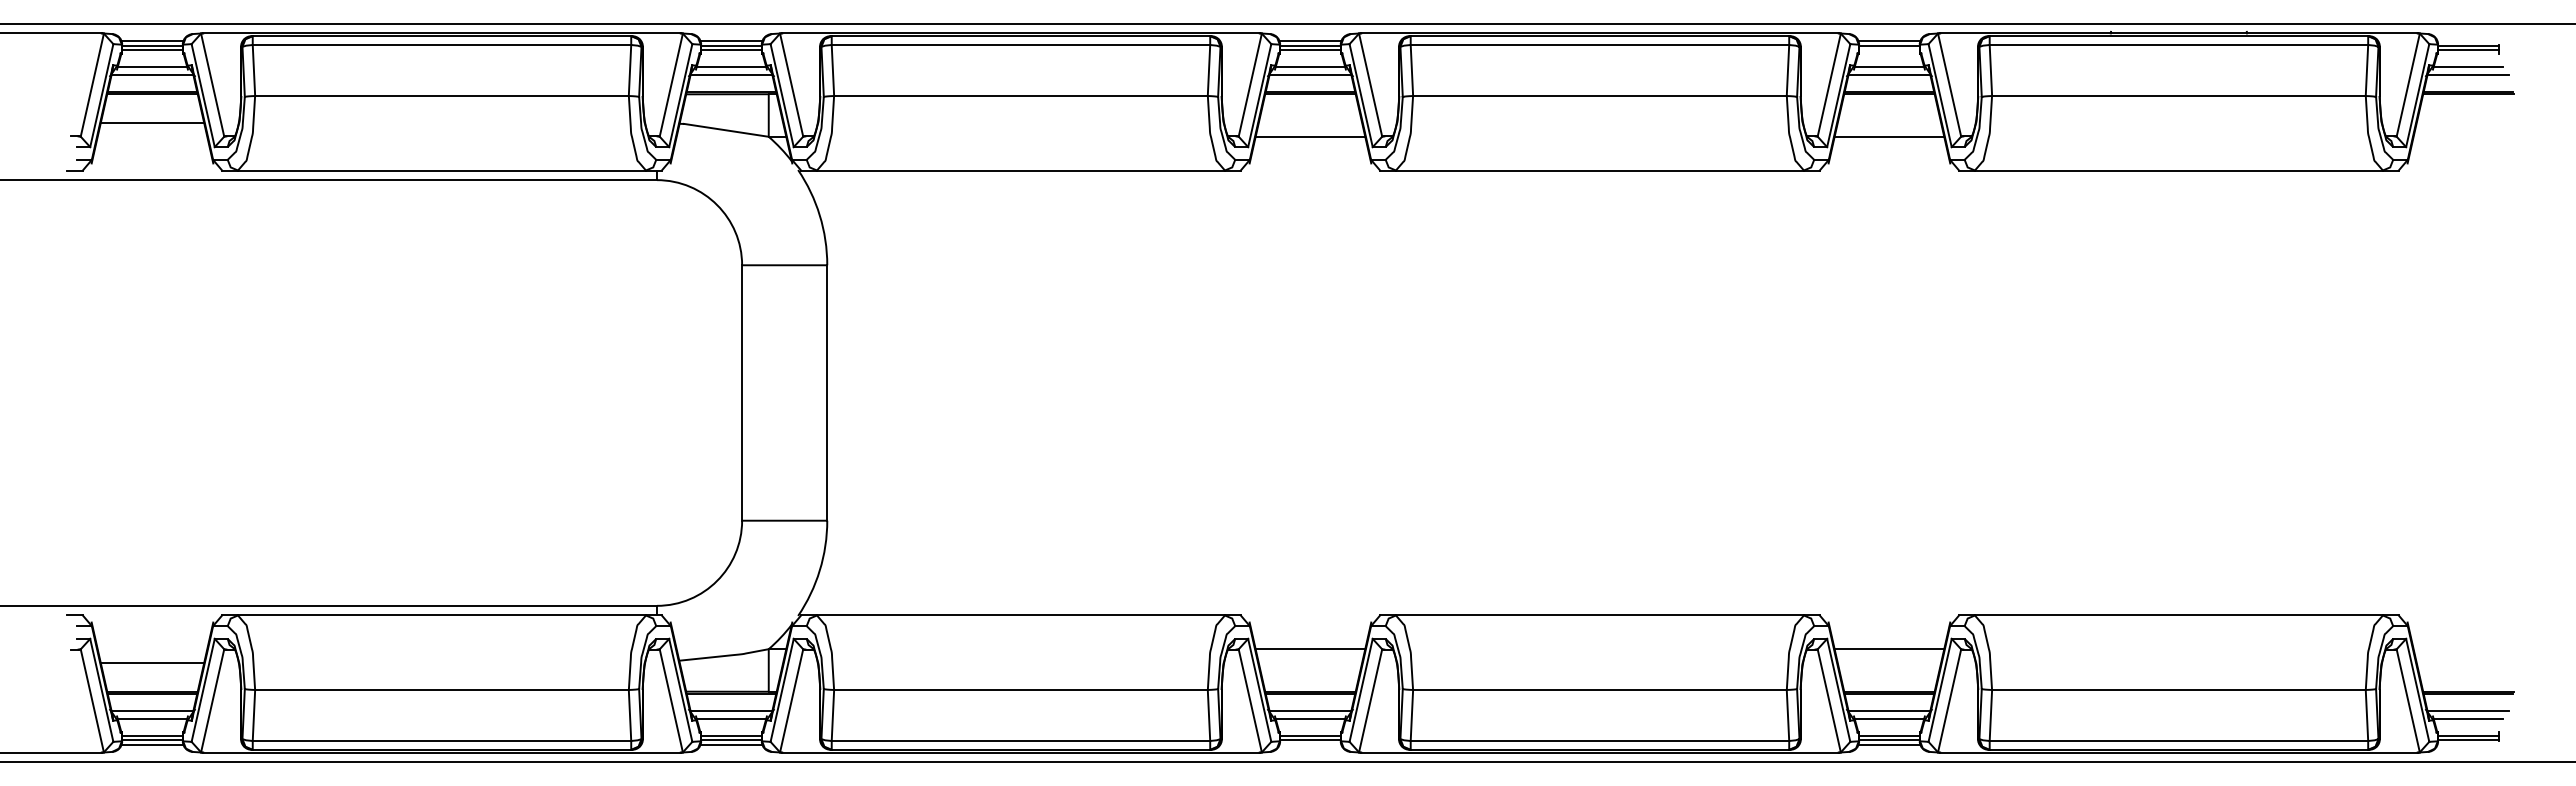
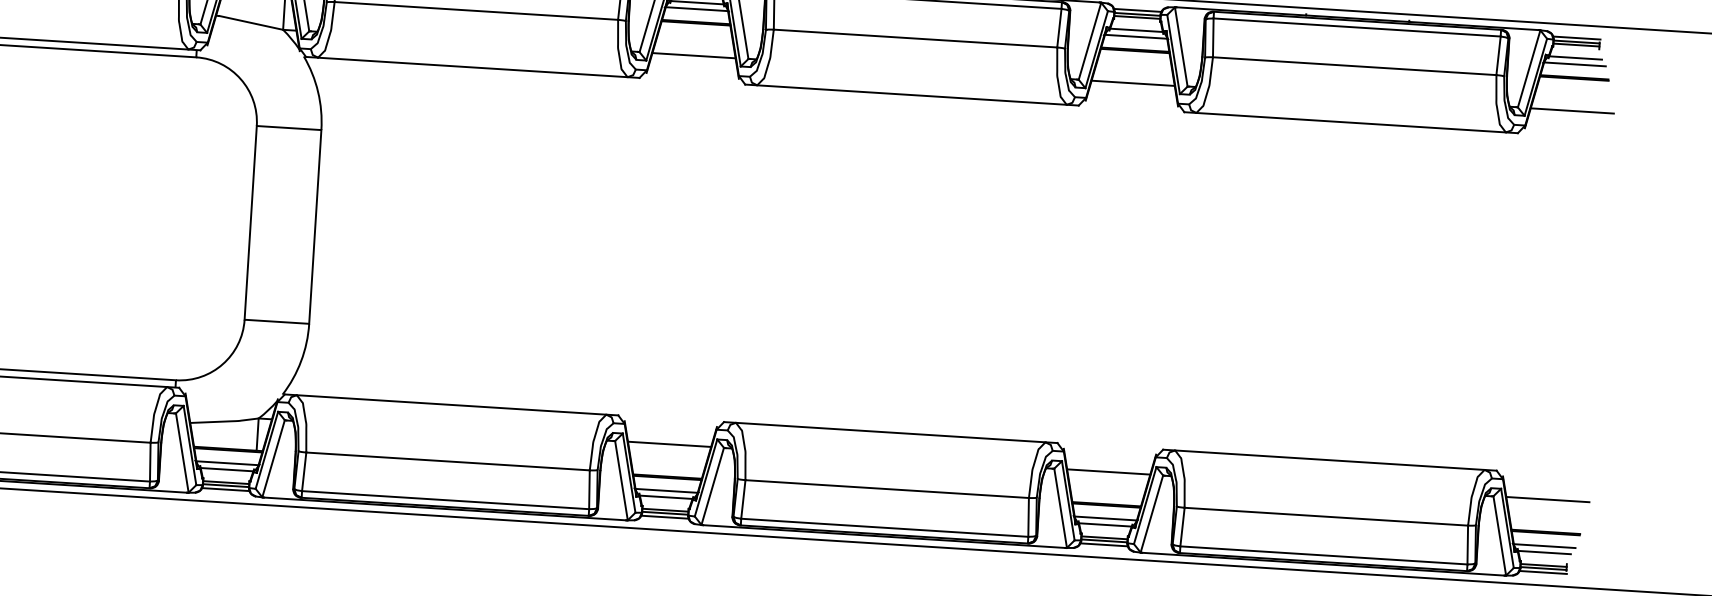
line: (2468, 40) -> (1576, 37), added
line: (1889, 49) -> (1137, 17), added
line: (2468, 136) -> (1572, 110), added
line: (2468, 649) -> (1547, 499), added
line: (1310, 745) -> (665, 517), added
line: (2468, 745) -> (1543, 572), added

